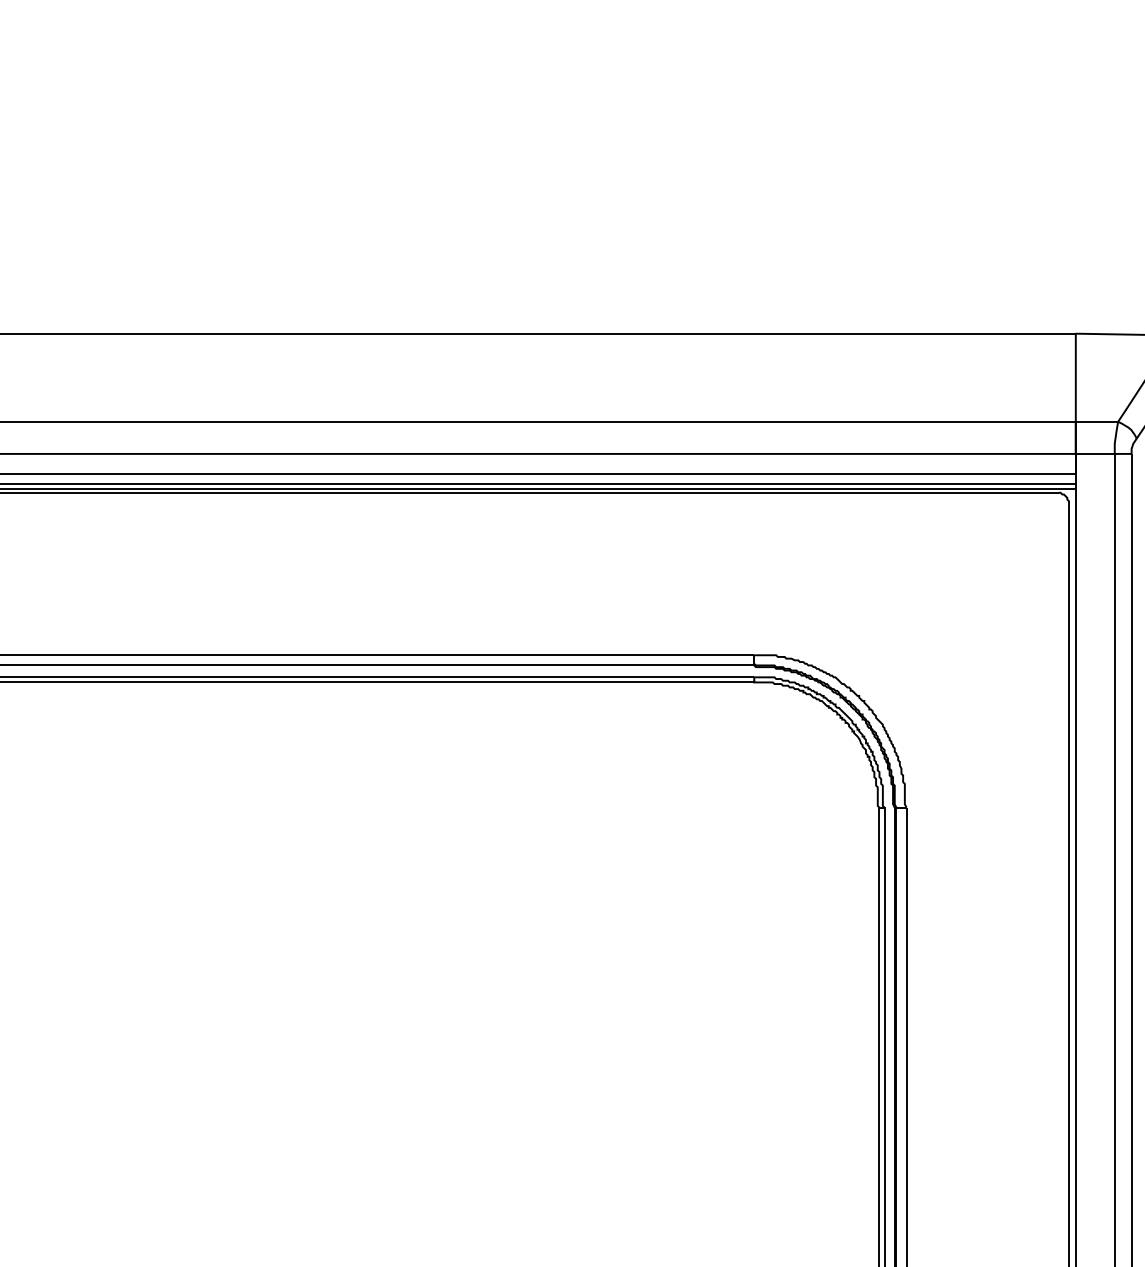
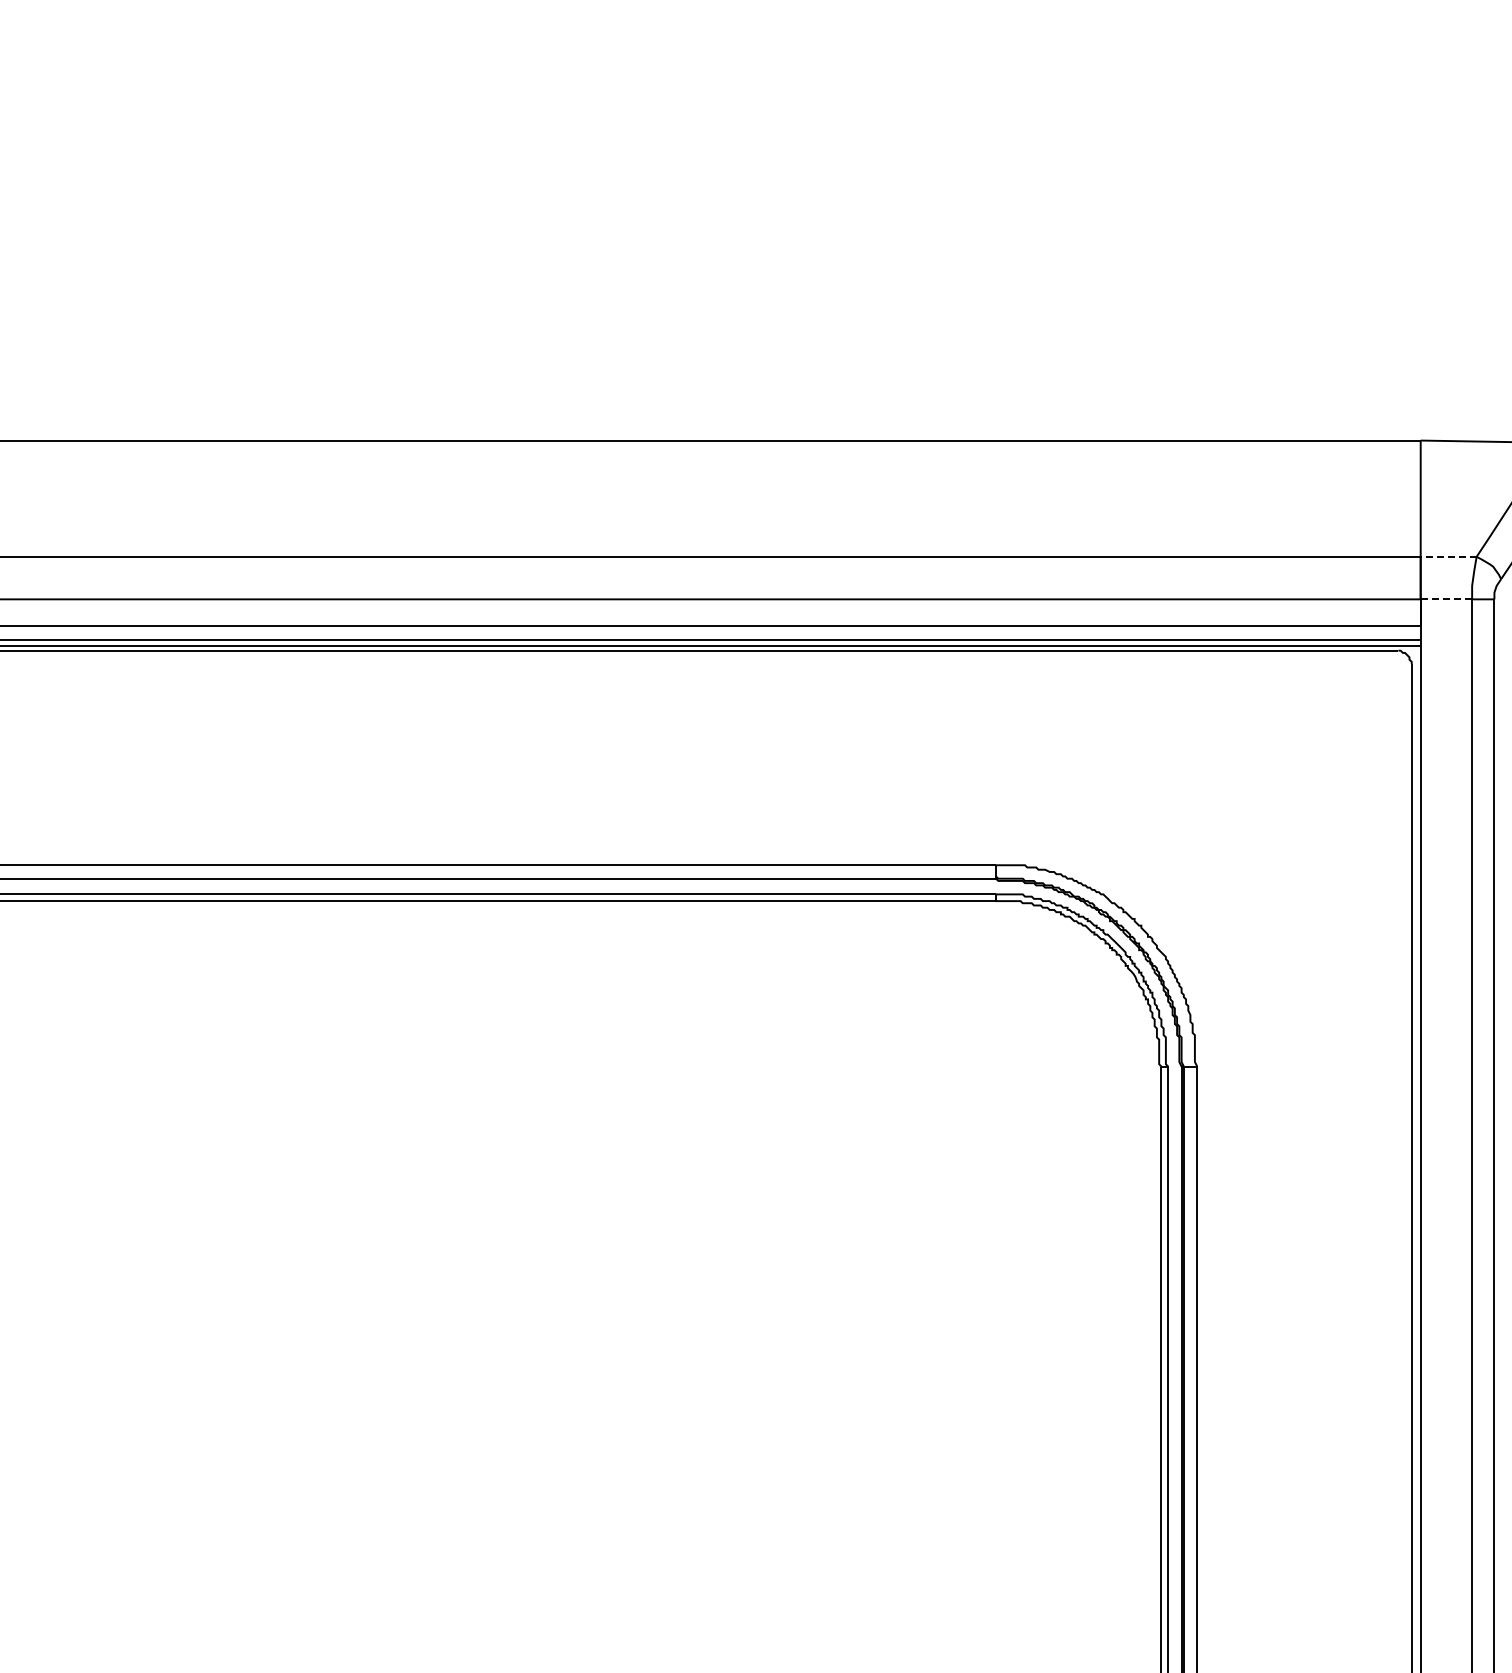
line: (1096, 421) -> (1448, 556), solid -> dashed
line: (1095, 454) -> (1446, 599), solid -> dashed

